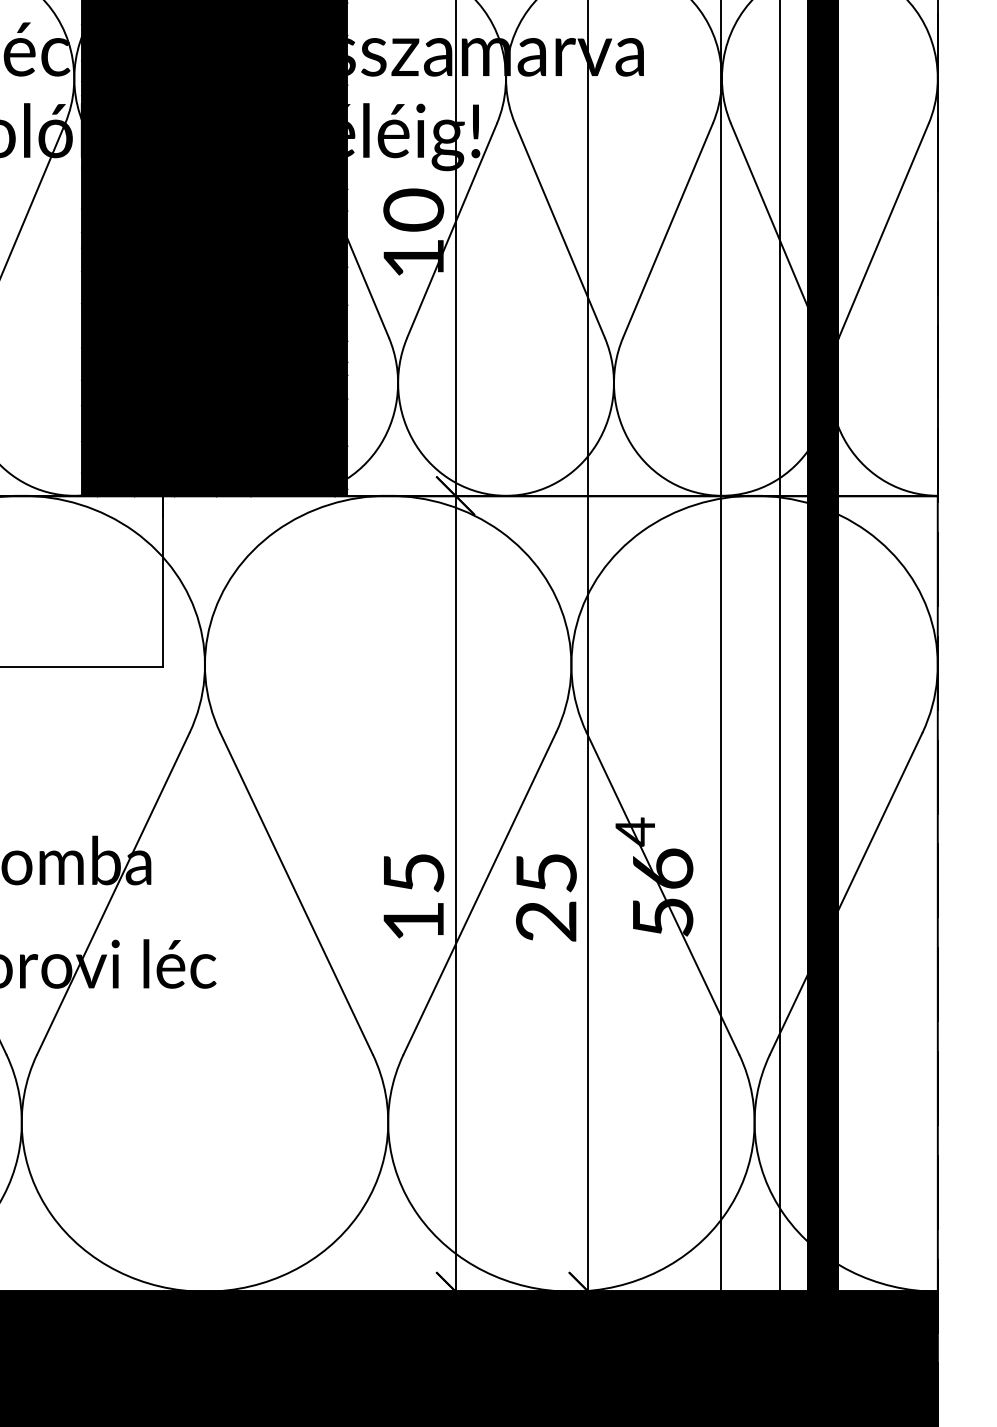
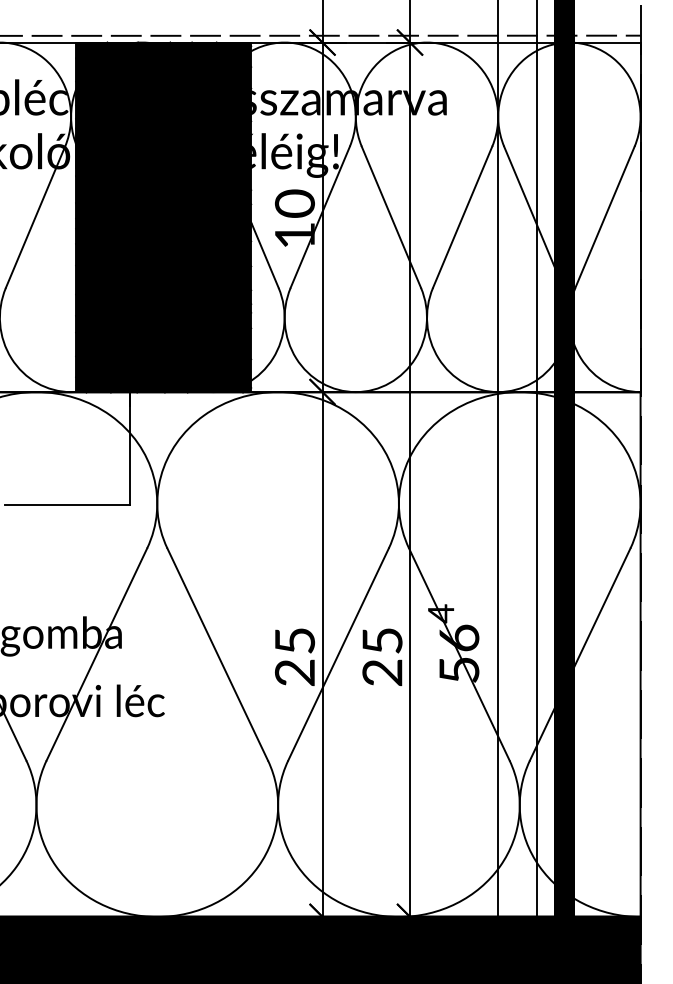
text: (413, 920) -> (294, 672), 15 -> 25

